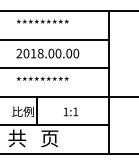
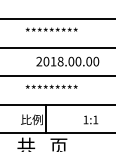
text: (47, 53) -> (67, 61), moved
text: (70, 111) -> (90, 119), moved

